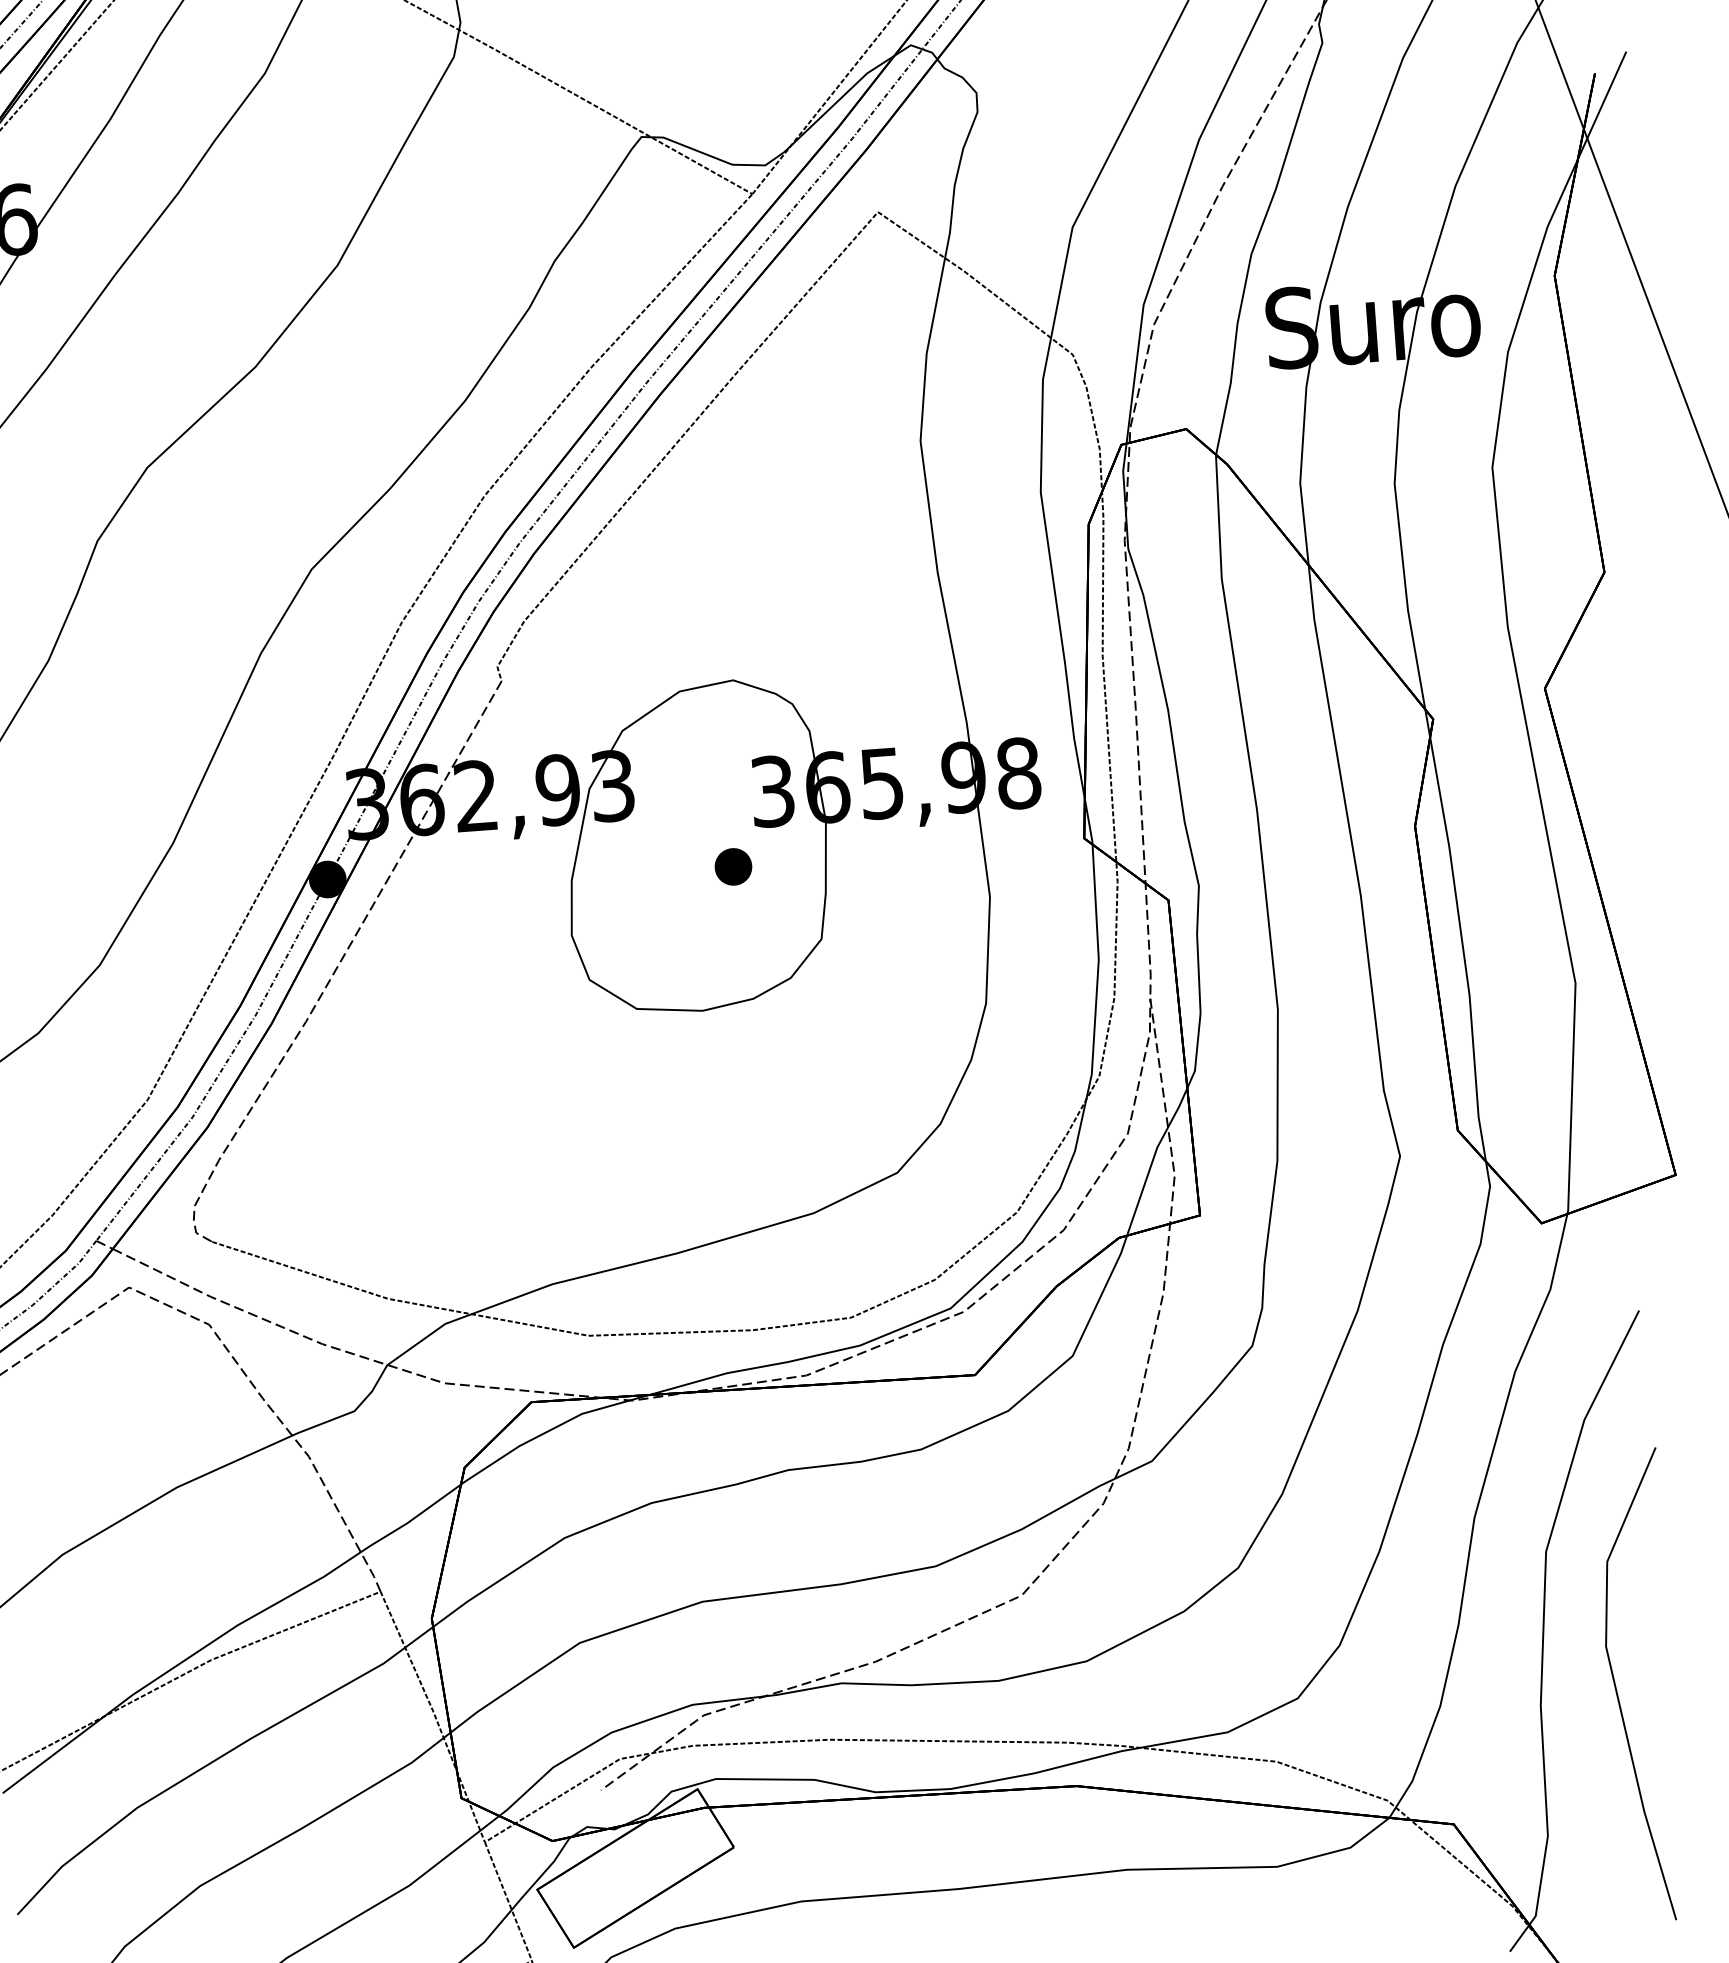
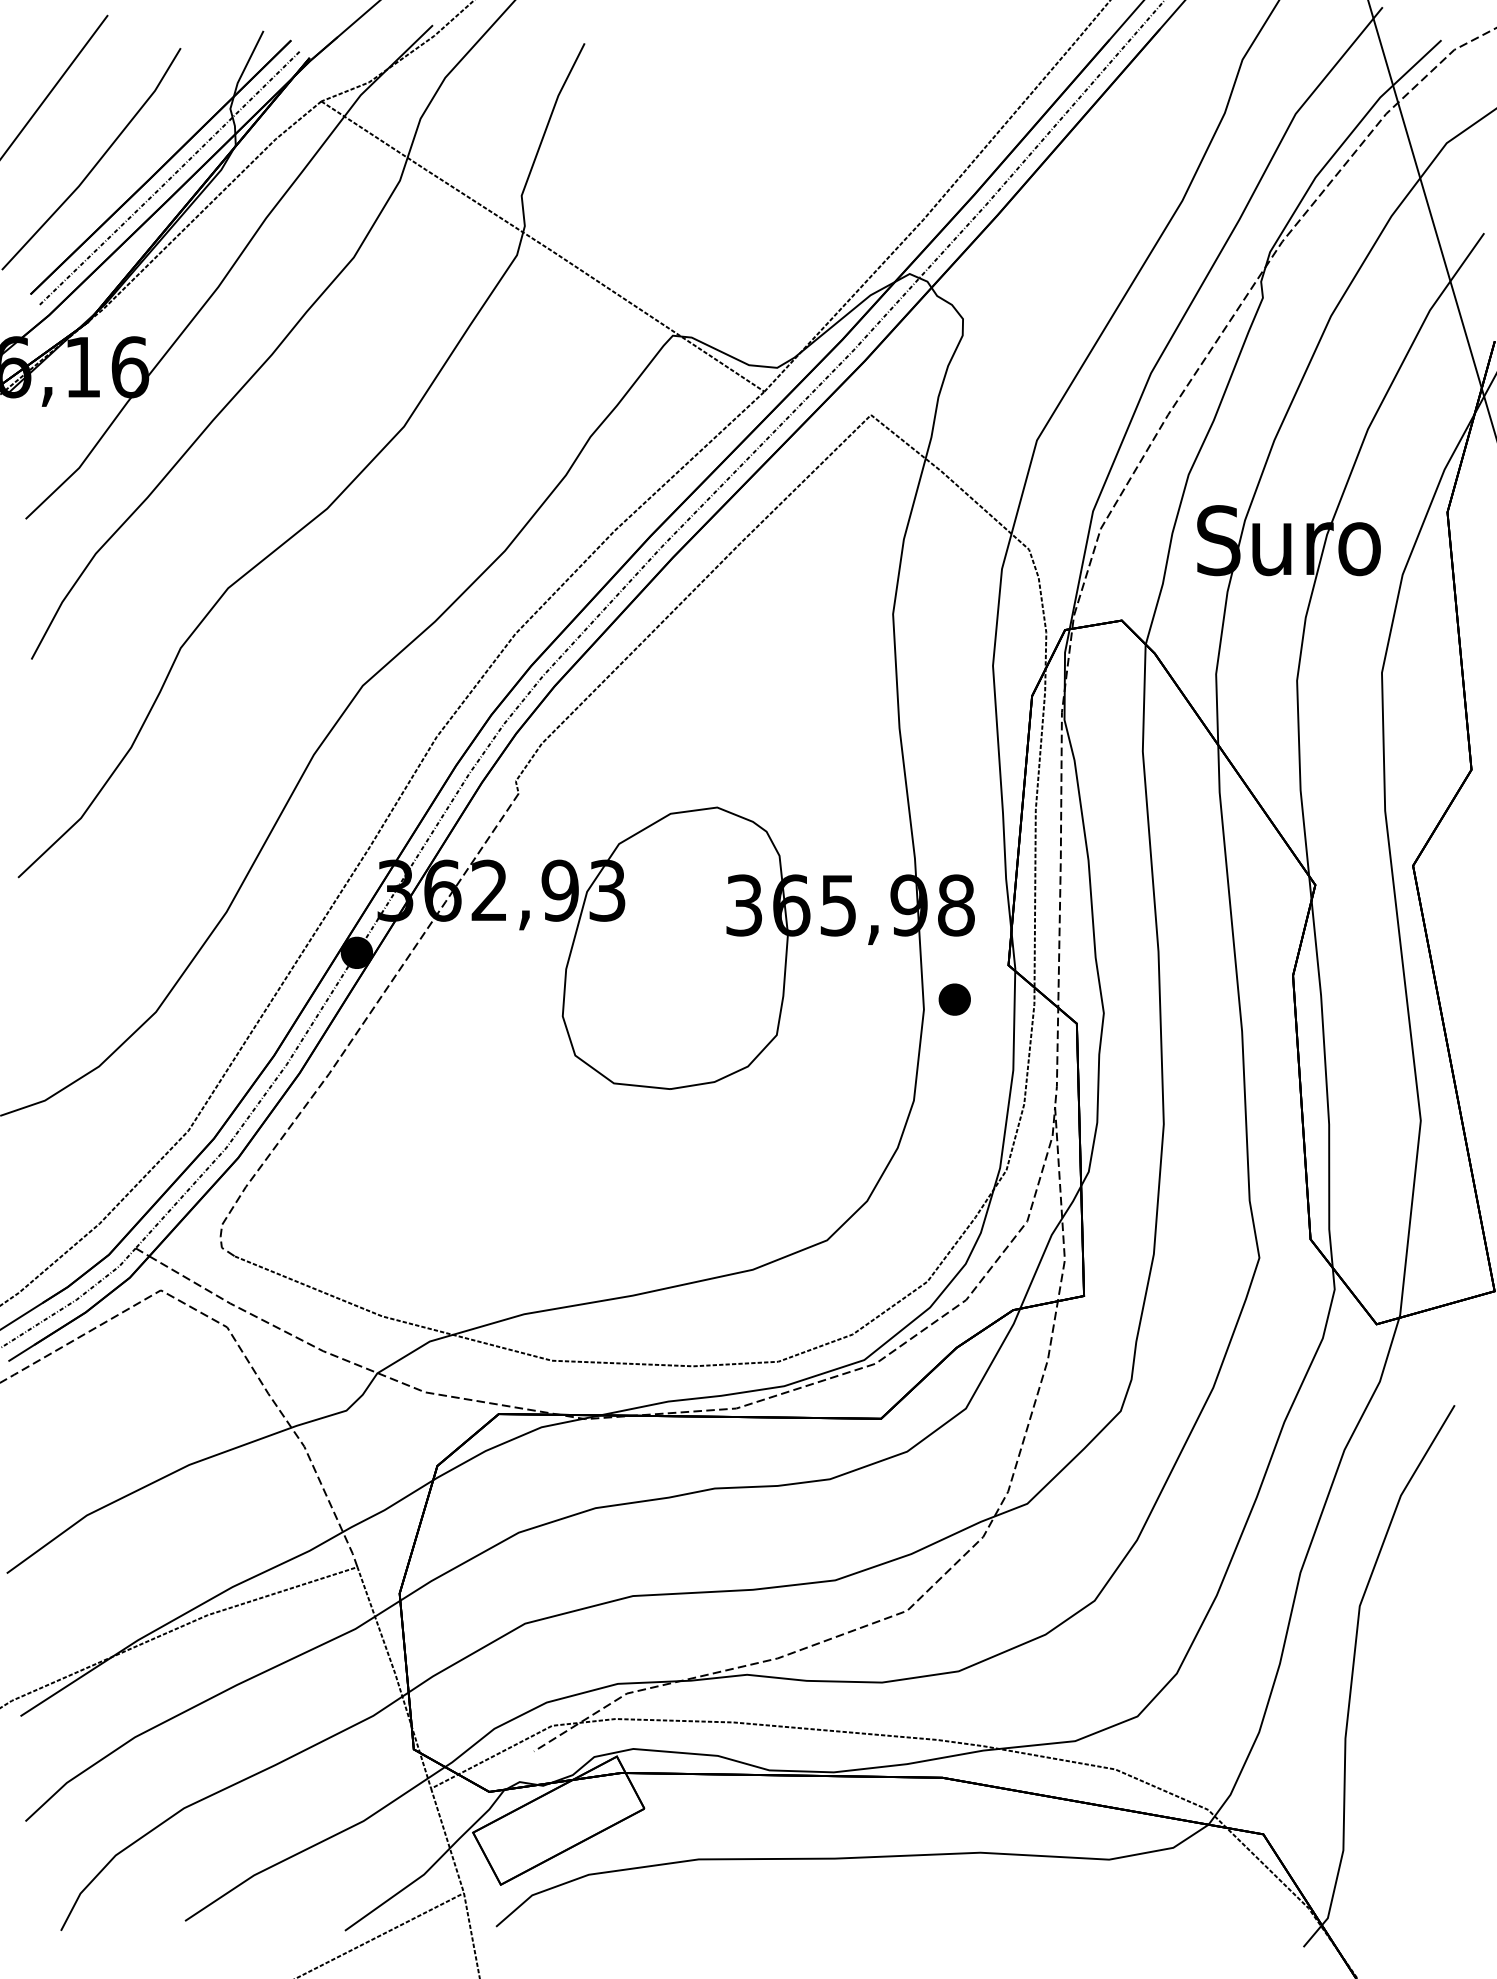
part: (733, 866) -> (954, 999), moved
line: (1617, 1690) -> (1412, 1729), removed

